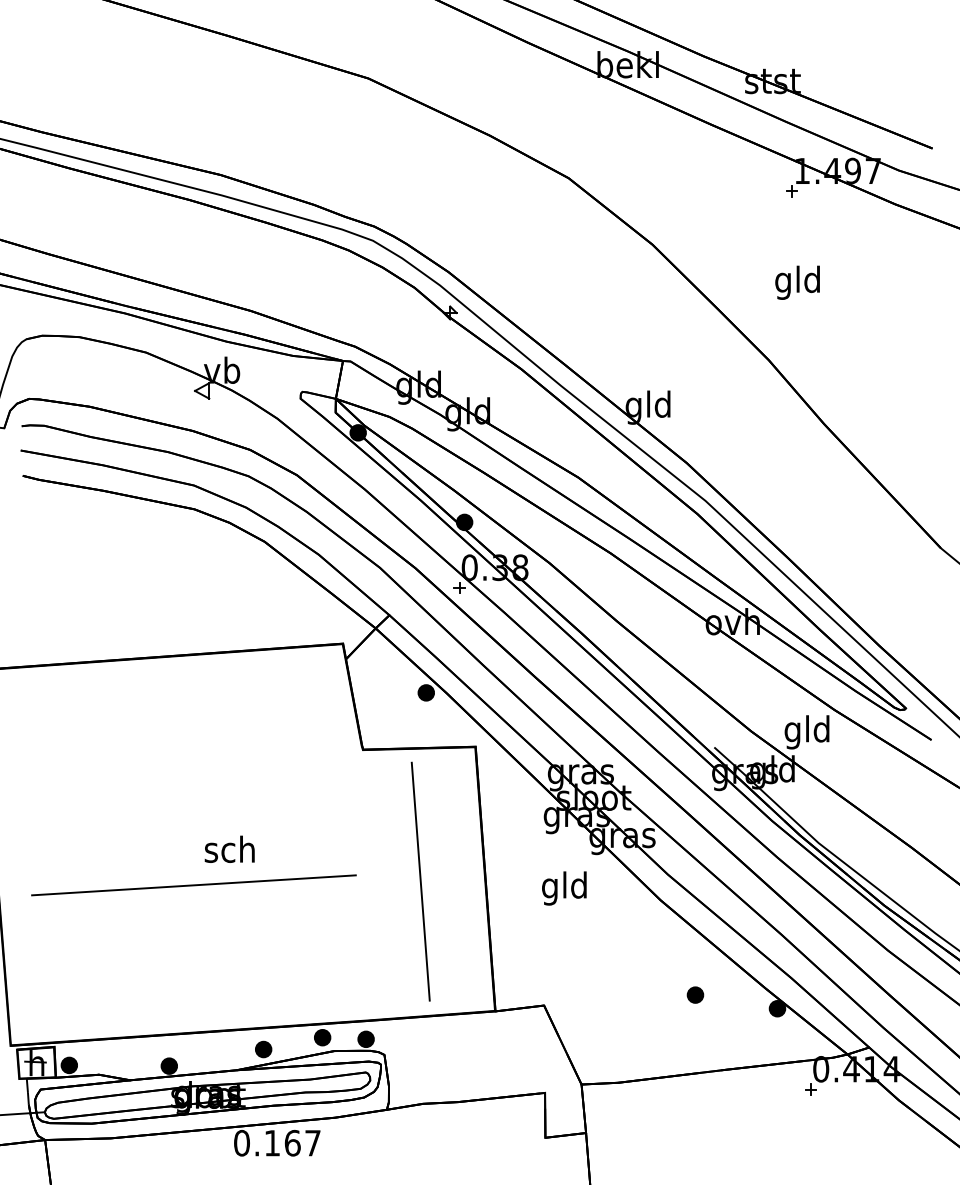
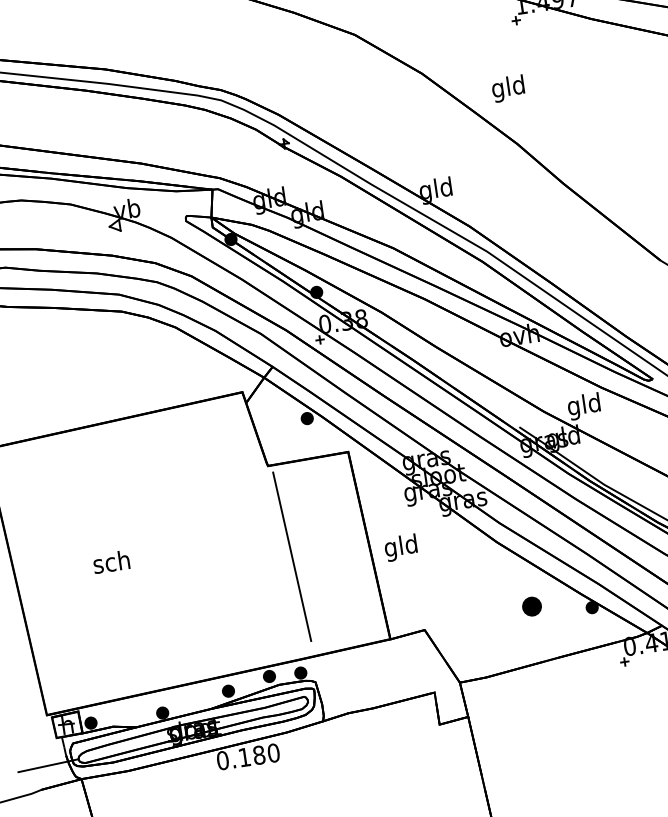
text: (797, 282) -> (508, 88), moved
text: (229, 848) -> (111, 561), moved
line: (420, 881) -> (291, 556), moved
line: (193, 885) -> (160, 581), removed
text: (564, 888) -> (401, 547), moved
part: (695, 994) -> (531, 606), size x1.6
text: (302, 1142) -> (266, 753), 0.167 -> 0.180

